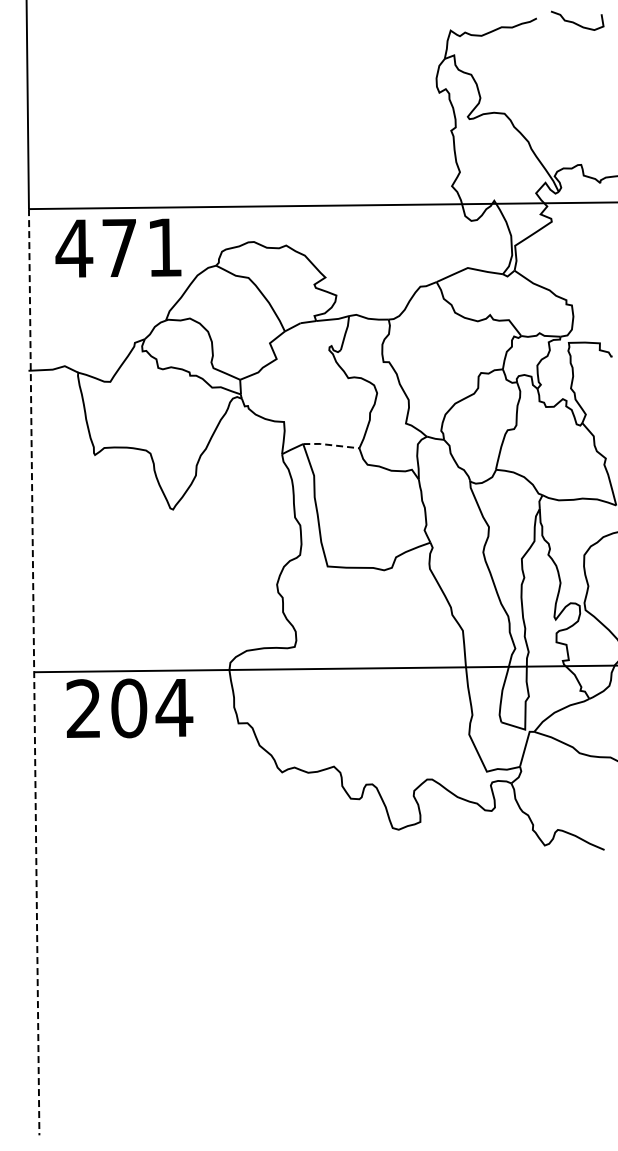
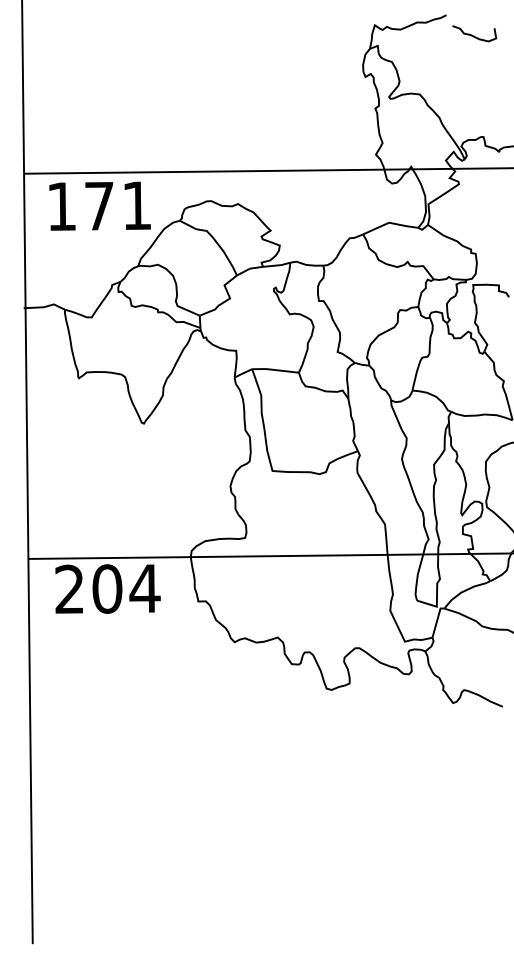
curve: (575, 22) -> (472, 35), moved
text: (74, 248) -> (61, 206), 471 -> 171
line: (330, 445) -> (274, 370), dashed -> solid
line: (34, 672) -> (28, 559), dashed -> solid

